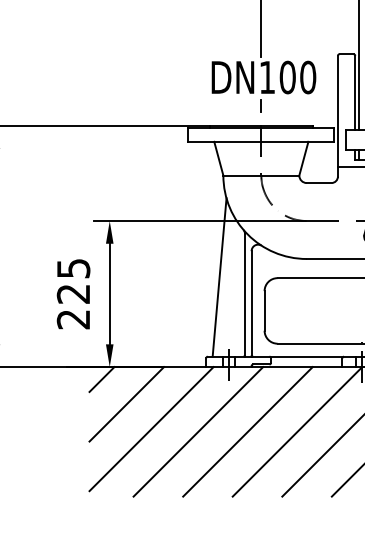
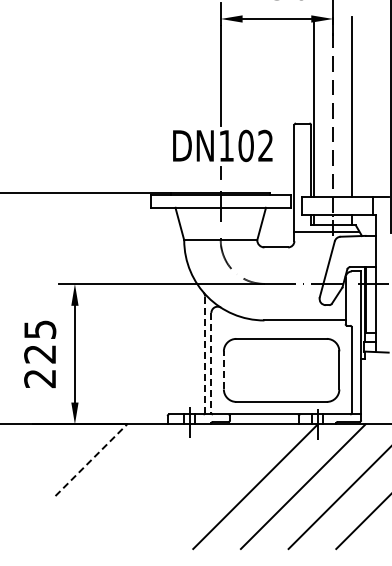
text: (307, 77) -> (265, 145), DN100 -> DN102
line: (219, 277) -> (180, 338), removed
line: (245, 295) -> (205, 355), solid -> dashed
line: (251, 302) -> (211, 362), solid -> dashed
line: (264, 309) -> (223, 369), solid -> dashed
line: (102, 379) -> (67, 436), removed
line: (126, 404) -> (91, 460), solid -> dashed
line: (150, 428) -> (114, 483), removed
line: (197, 431) -> (159, 486), removed
line: (247, 431) -> (207, 486), removed

